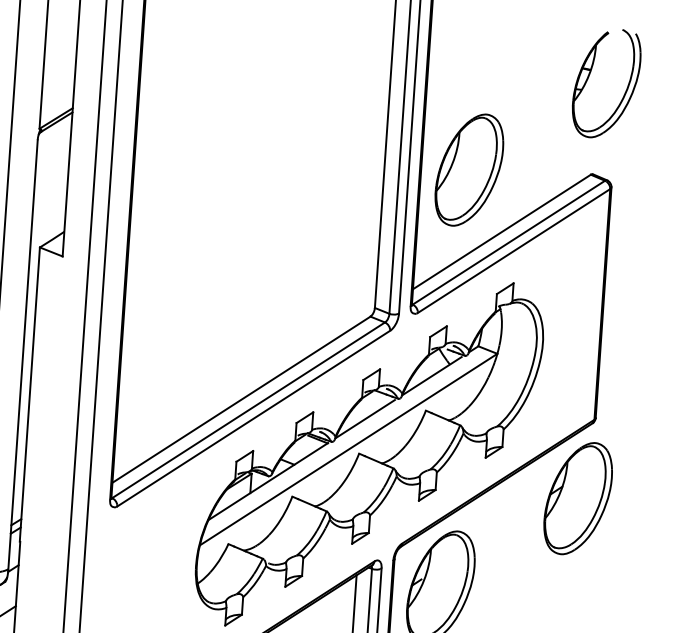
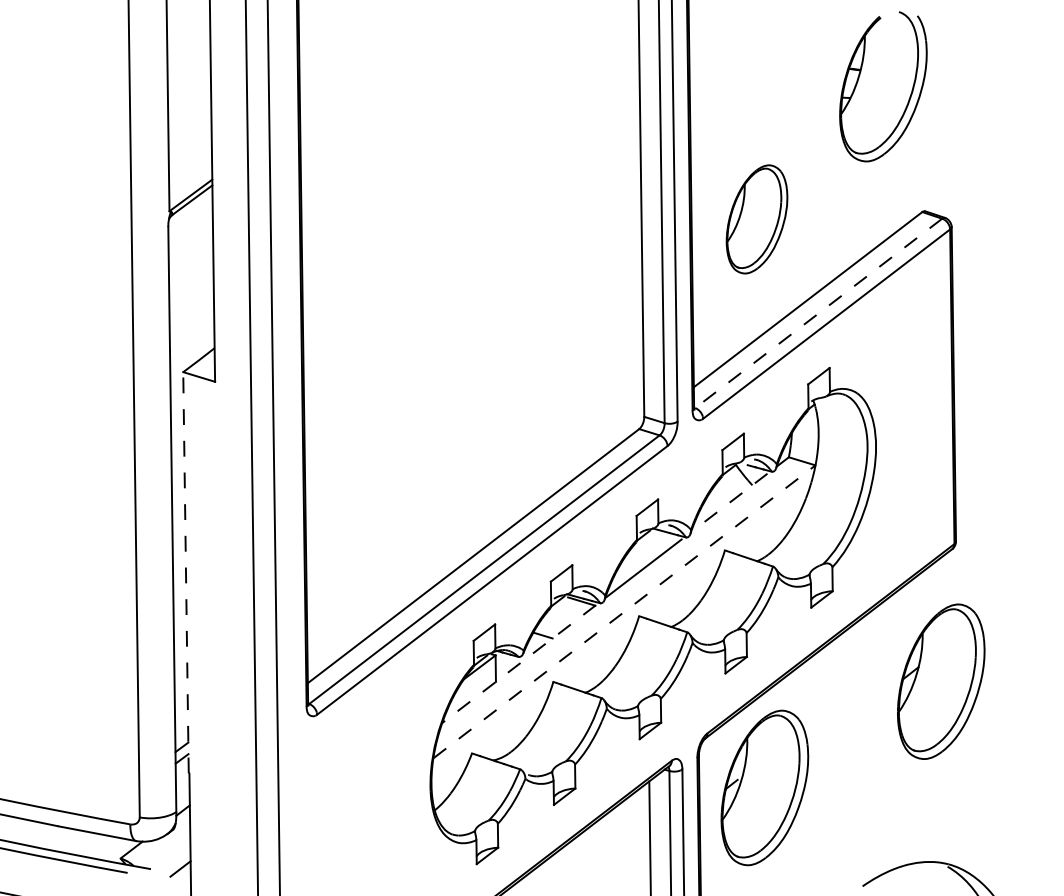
part: (589, 76) -> (859, 78), moved
part: (468, 170) -> (756, 219), size x0.7
line: (508, 242) -> (818, 313), solid -> dashed
line: (432, 375) -> (729, 502), solid -> dashed
line: (30, 394) -> (186, 572), solid -> dashed
line: (348, 449) -> (624, 611), solid -> dashed
line: (268, 481) -> (519, 664), solid -> dashed
part: (578, 498) -> (941, 681), moved

